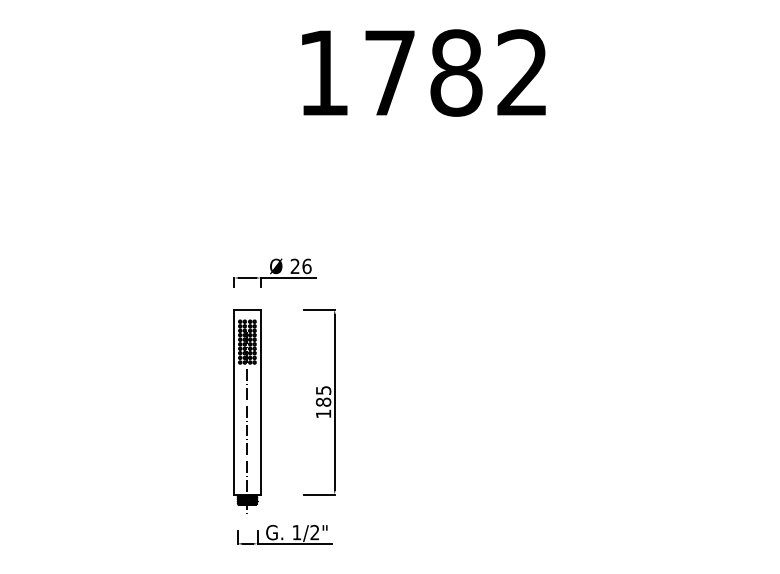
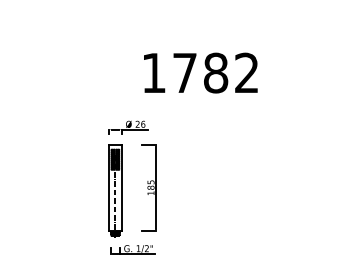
text: (423, 71) -> (200, 72), moved

